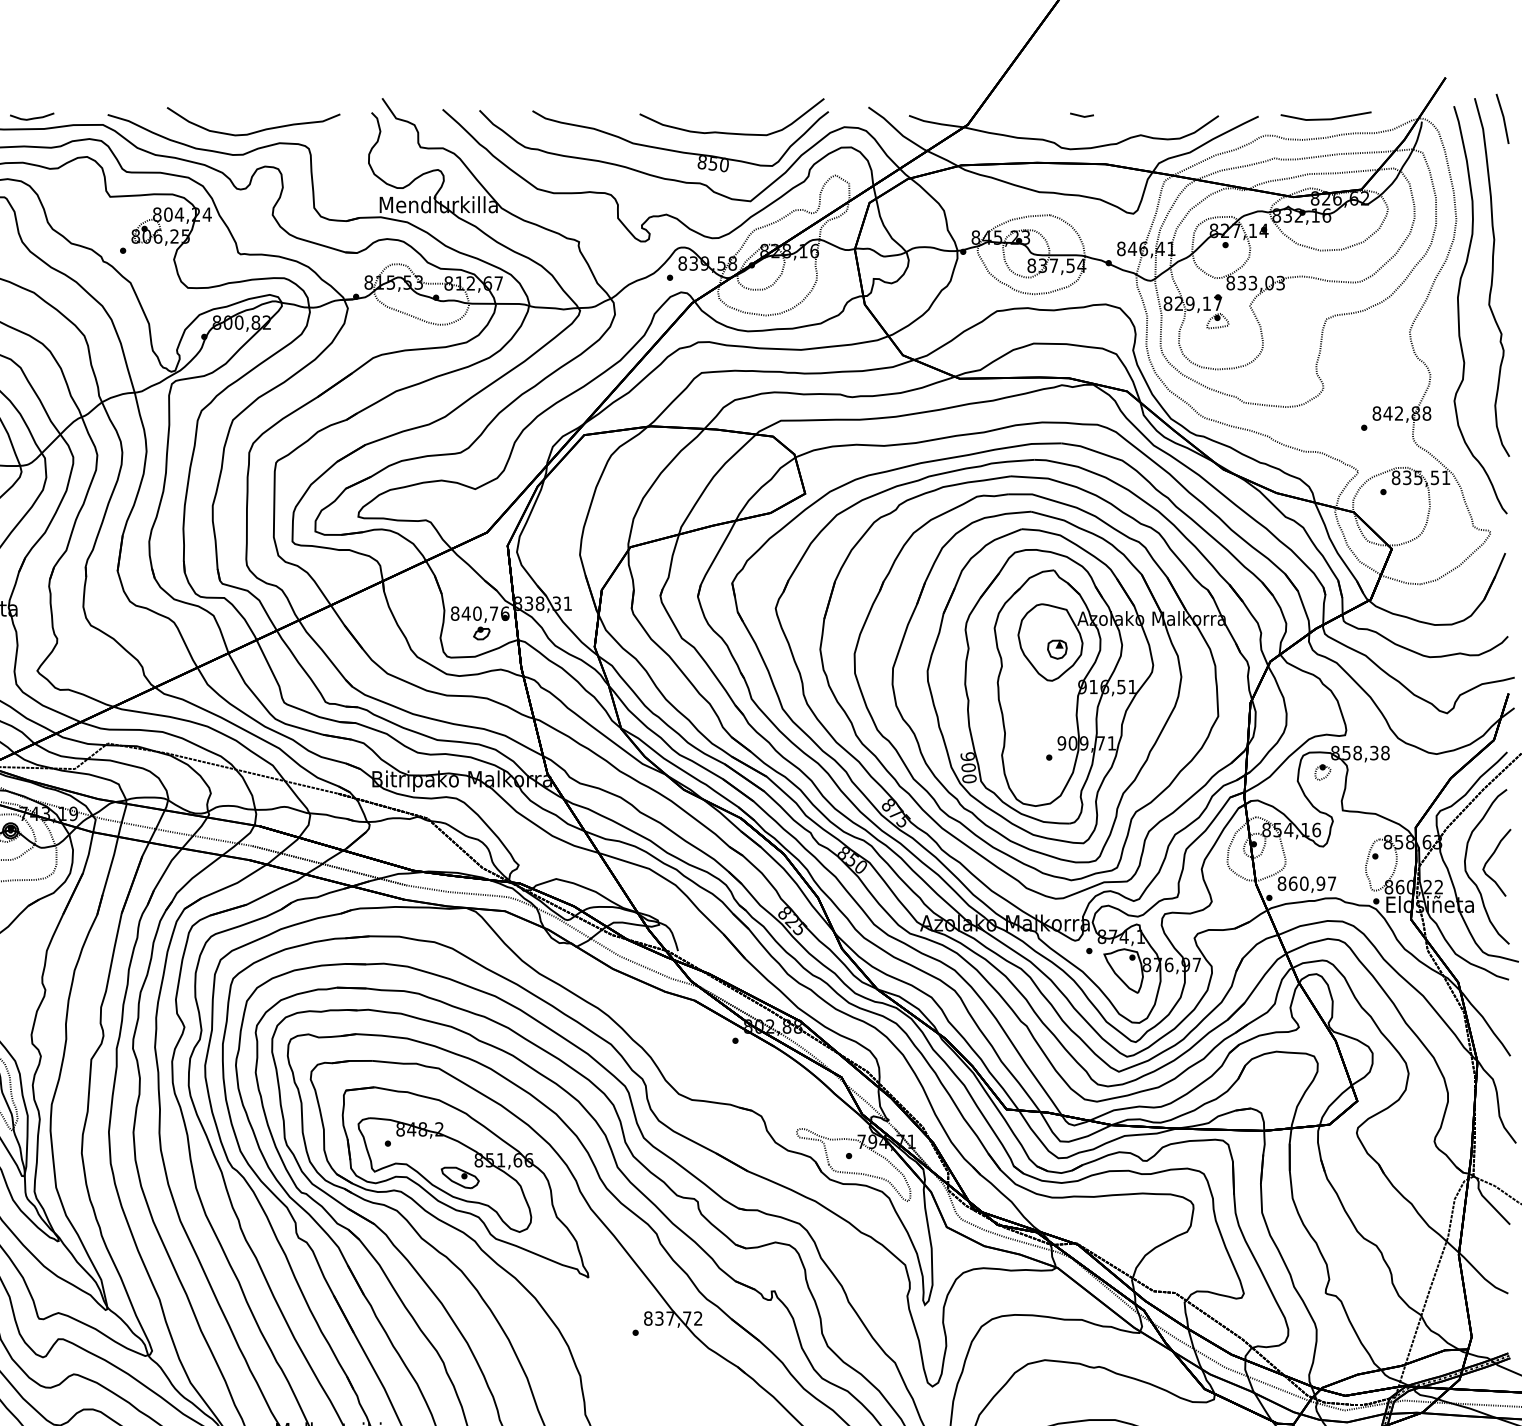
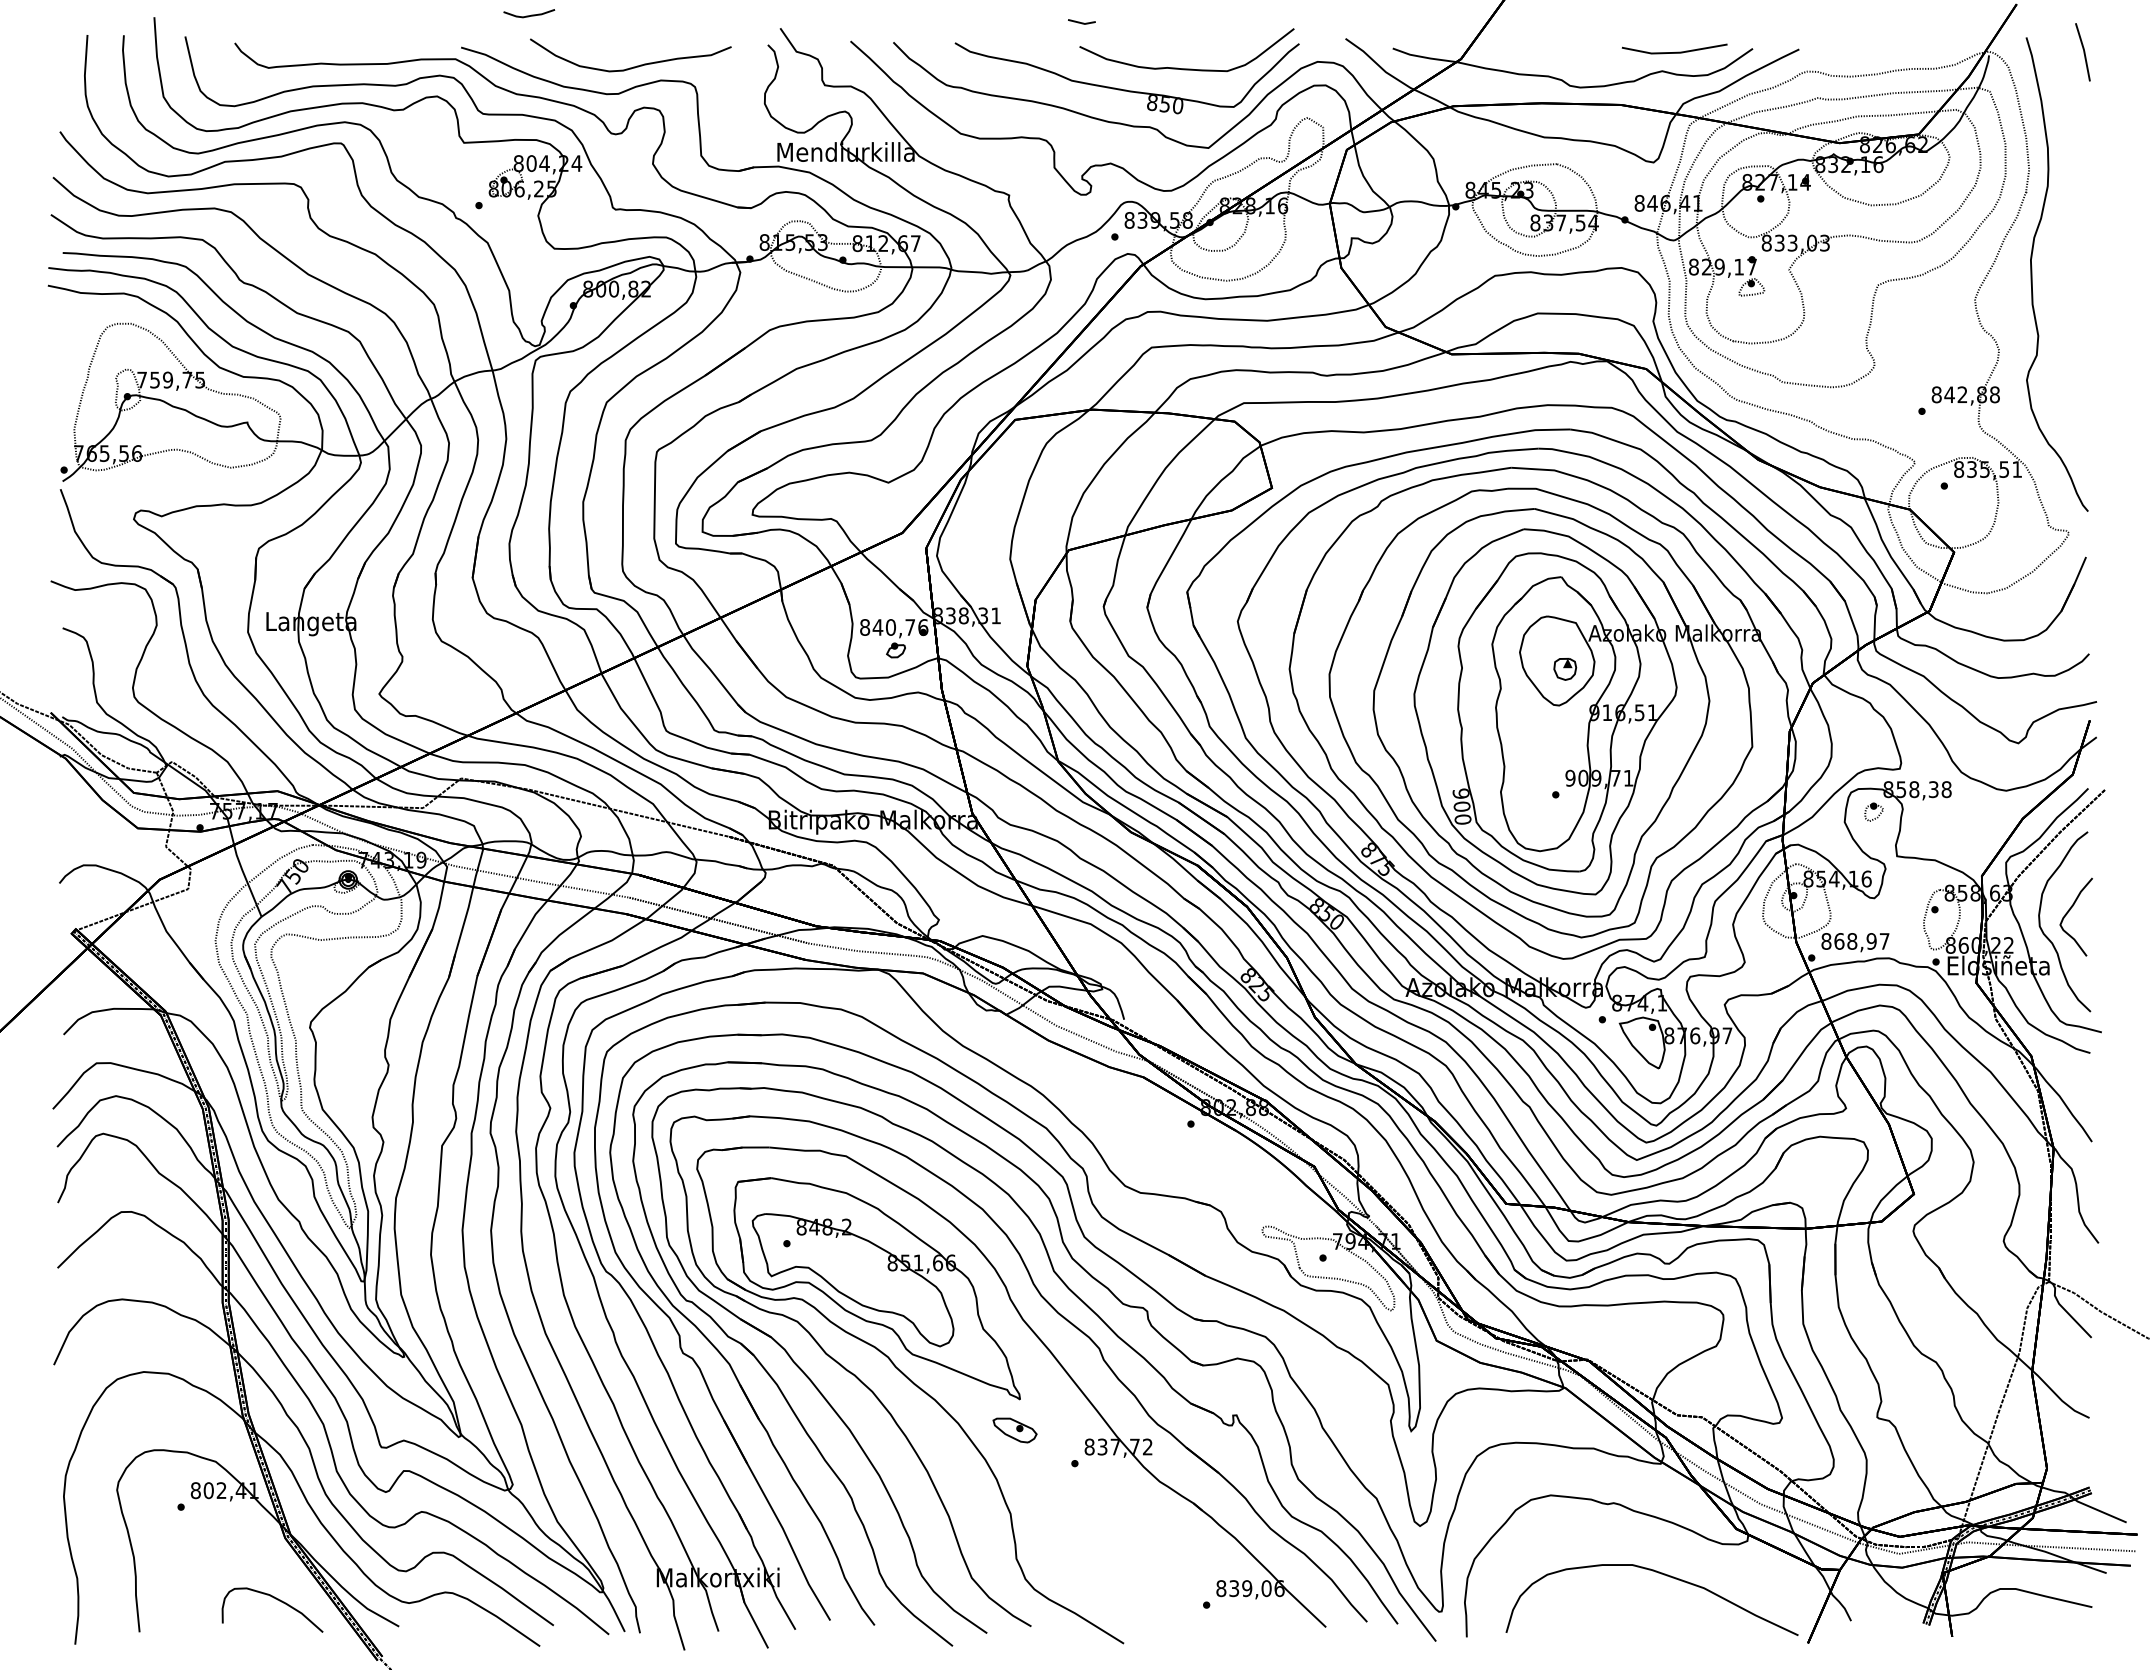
line: (1081, 115) -> (1081, 22), moved
curve: (32, 118) -> (529, 15), moved
line: (1327, 118) -> (1676, 51), moved
curve: (1491, 277) -> (2070, 236), removed
text: (1304, 883) -> (1852, 941), 860,97 -> 868,97
part: (459, 1177) -> (1014, 1430), moved

